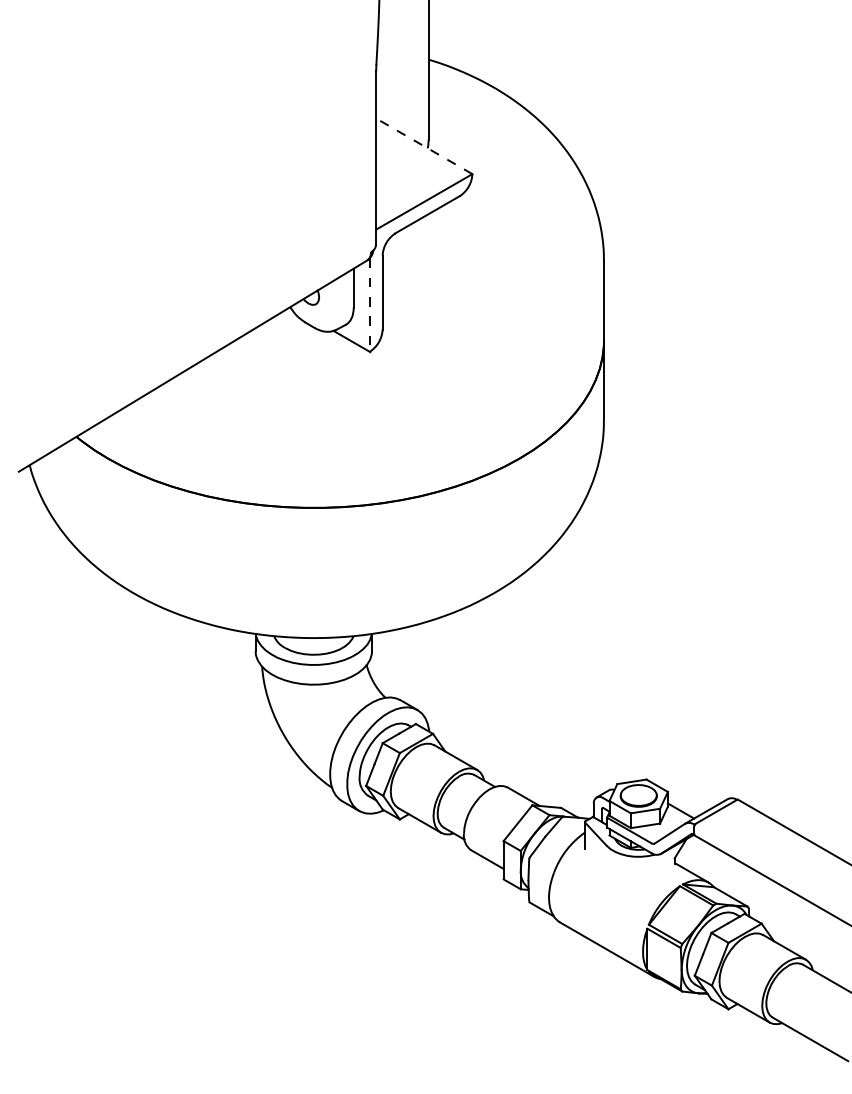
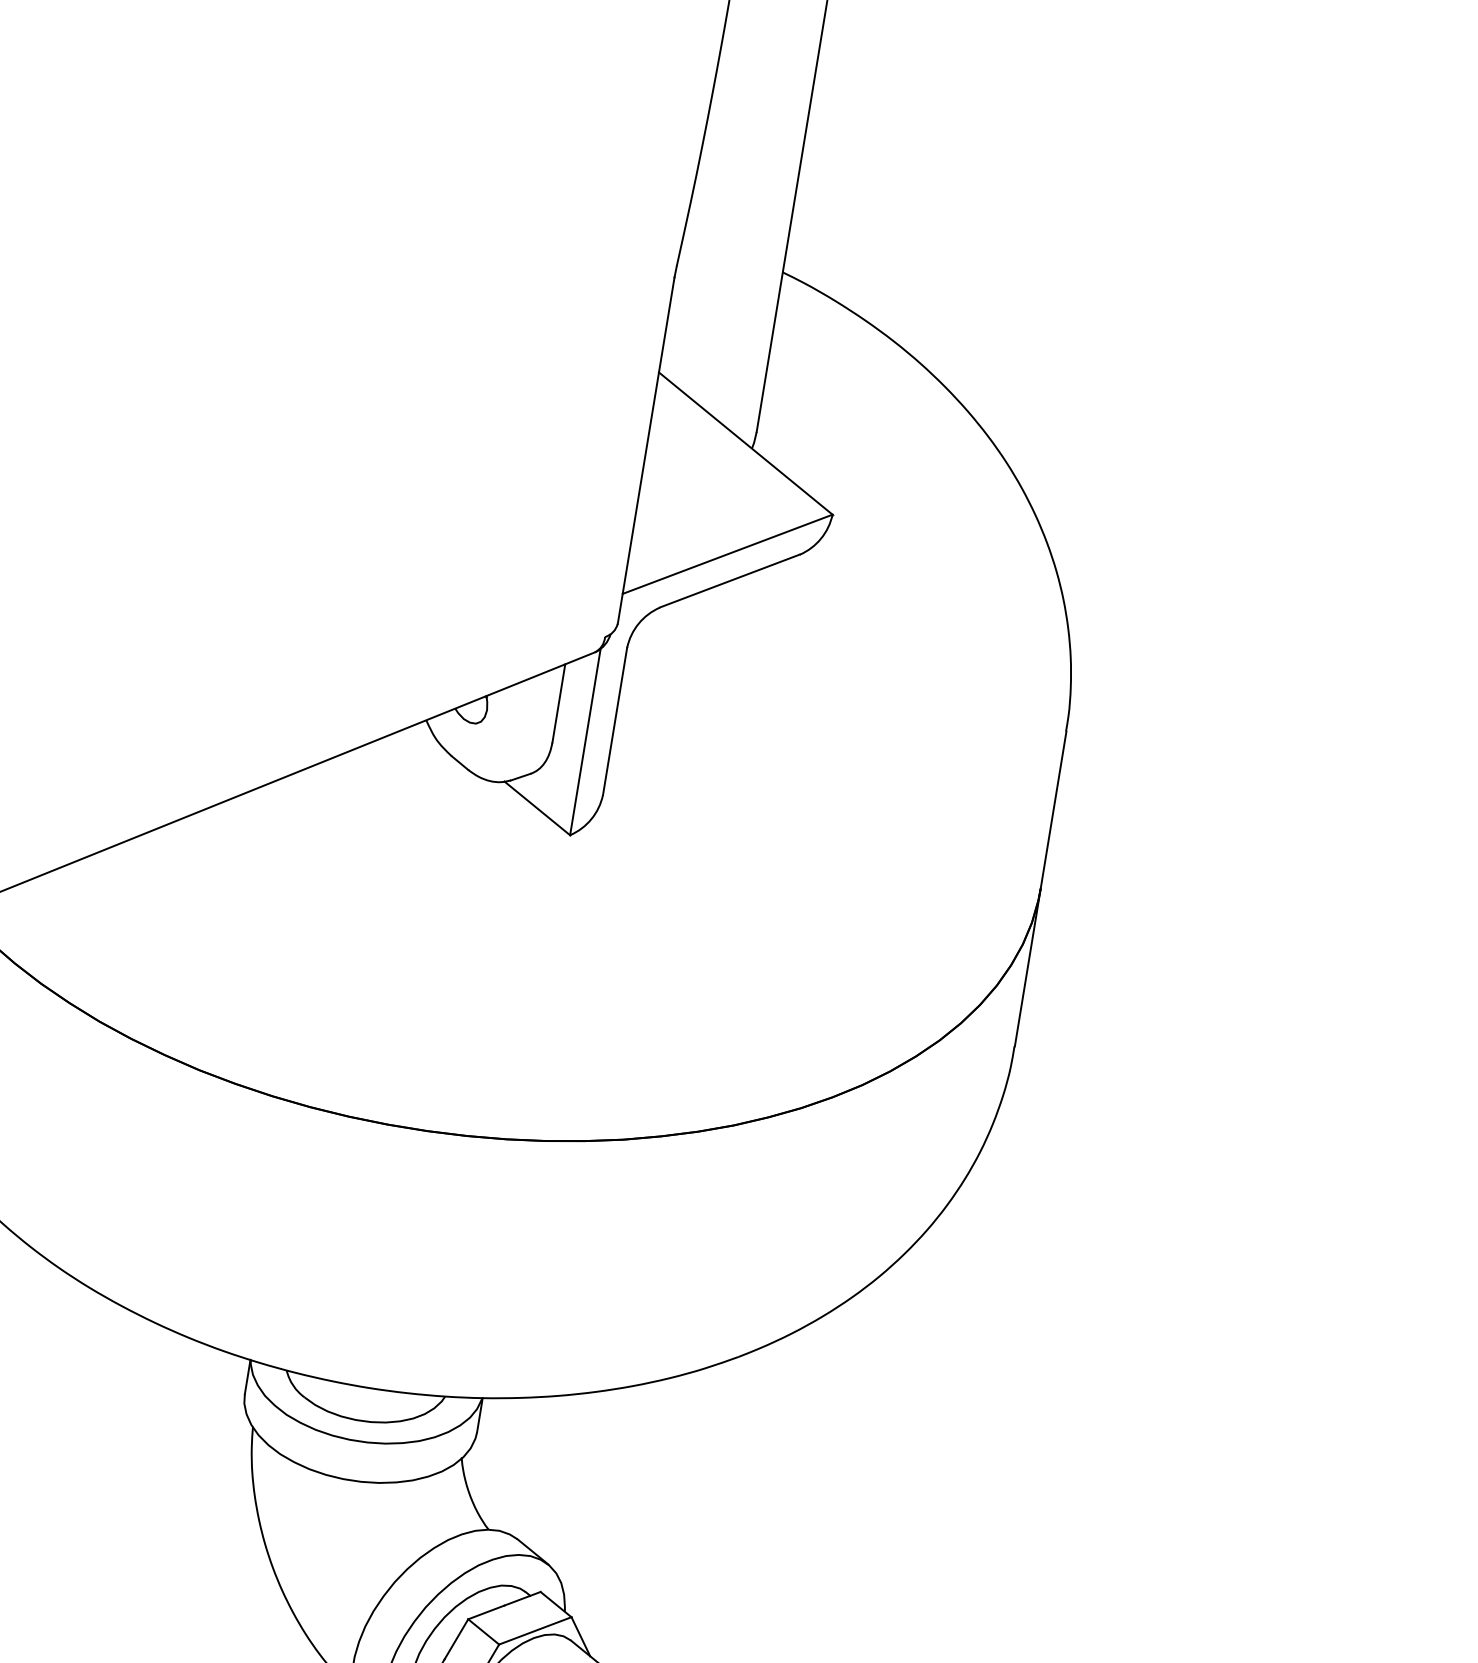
line: (424, 146) -> (746, 443), dashed -> solid
line: (369, 305) -> (584, 742), dashed -> solid

